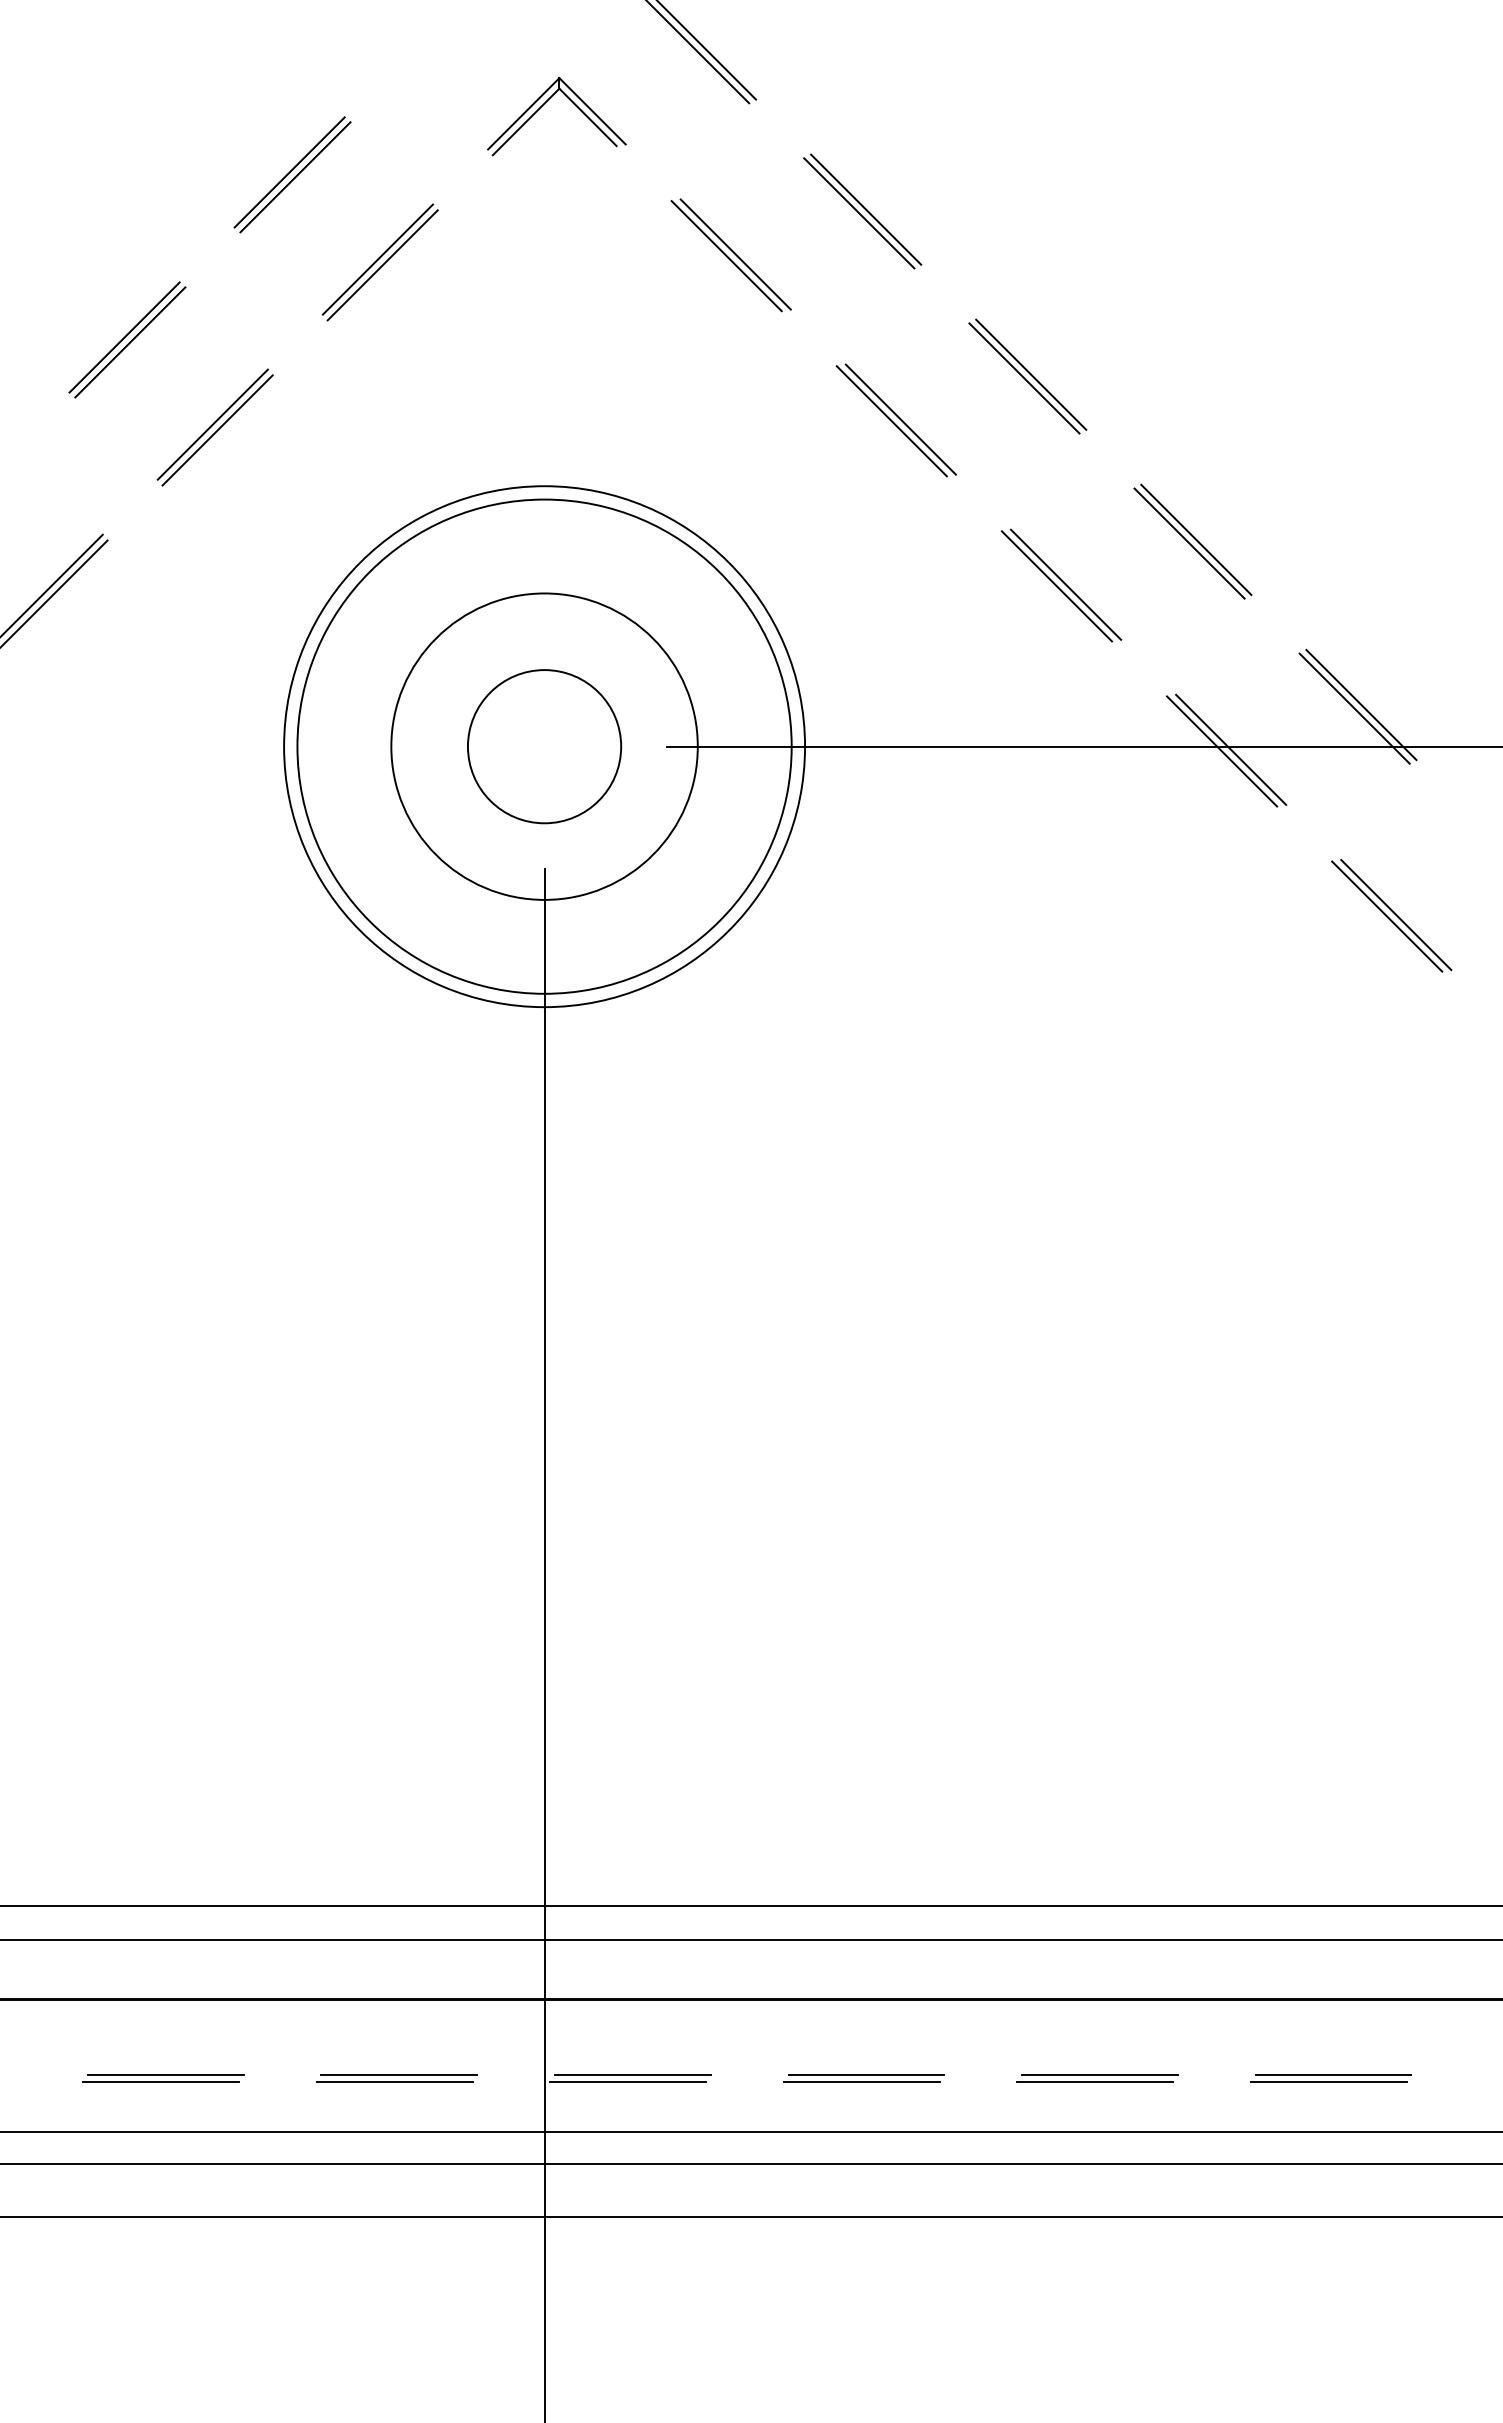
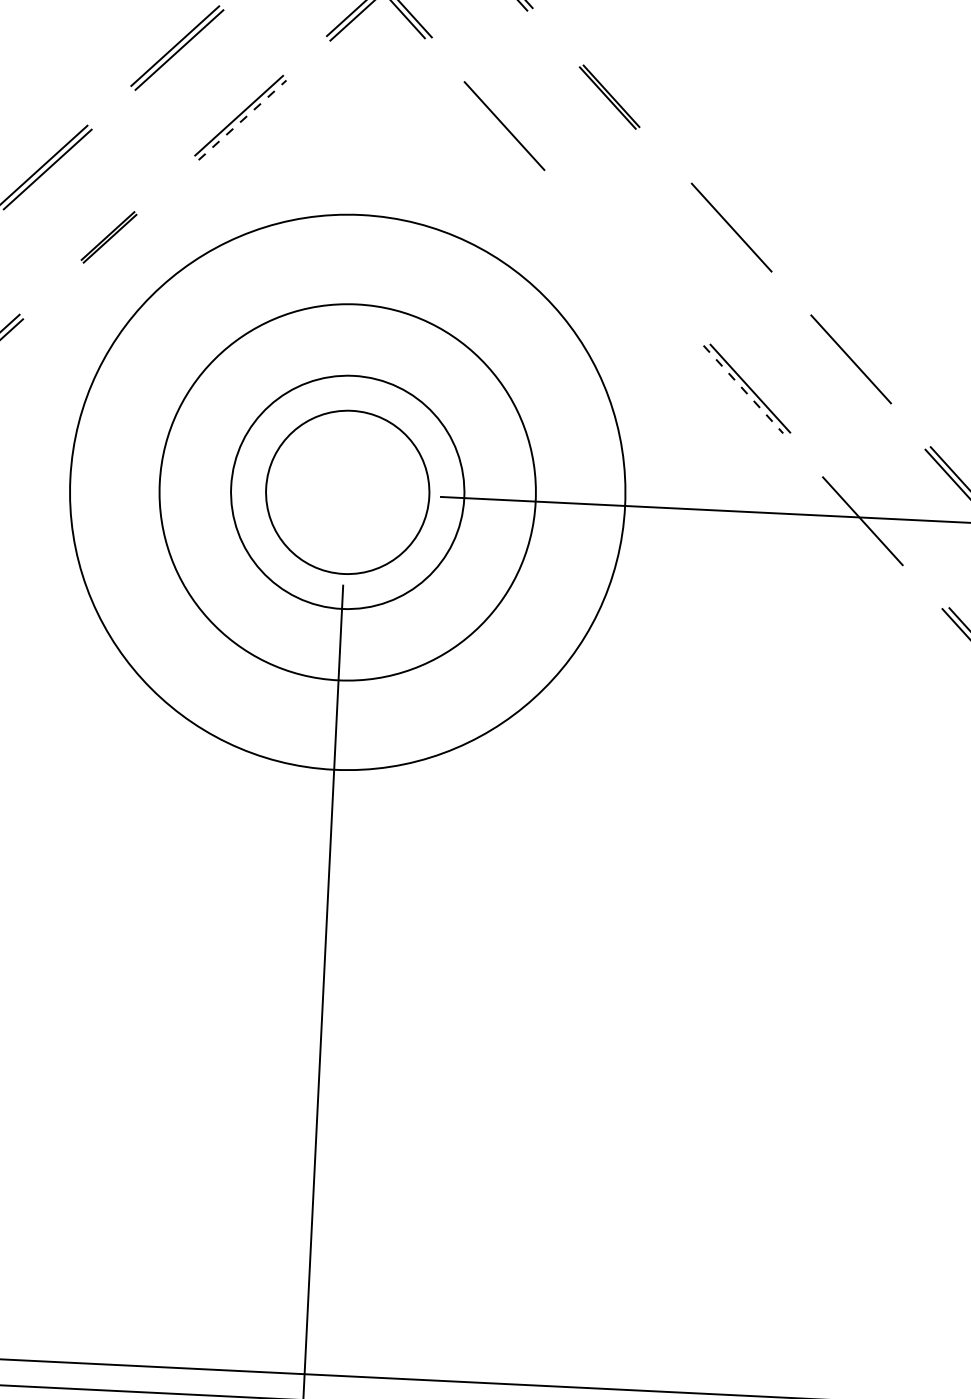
part: (862, 211) -> (609, 97), size x0.7
line: (735, 254) -> (511, 125), removed
line: (382, 265) -> (242, 120), solid -> dashed
line: (1024, 378) -> (726, 230), removed
part: (895, 420) -> (626, 257), removed
part: (214, 427) -> (108, 237), size x0.6
line: (1189, 543) -> (845, 361), removed
line: (1056, 586) -> (743, 389), solid -> dashed
circle: (544, 746) -> (347, 492), size x1.4
circle: (544, 746) -> (347, 492), size x1.4
line: (1231, 749) -> (870, 520), removed

